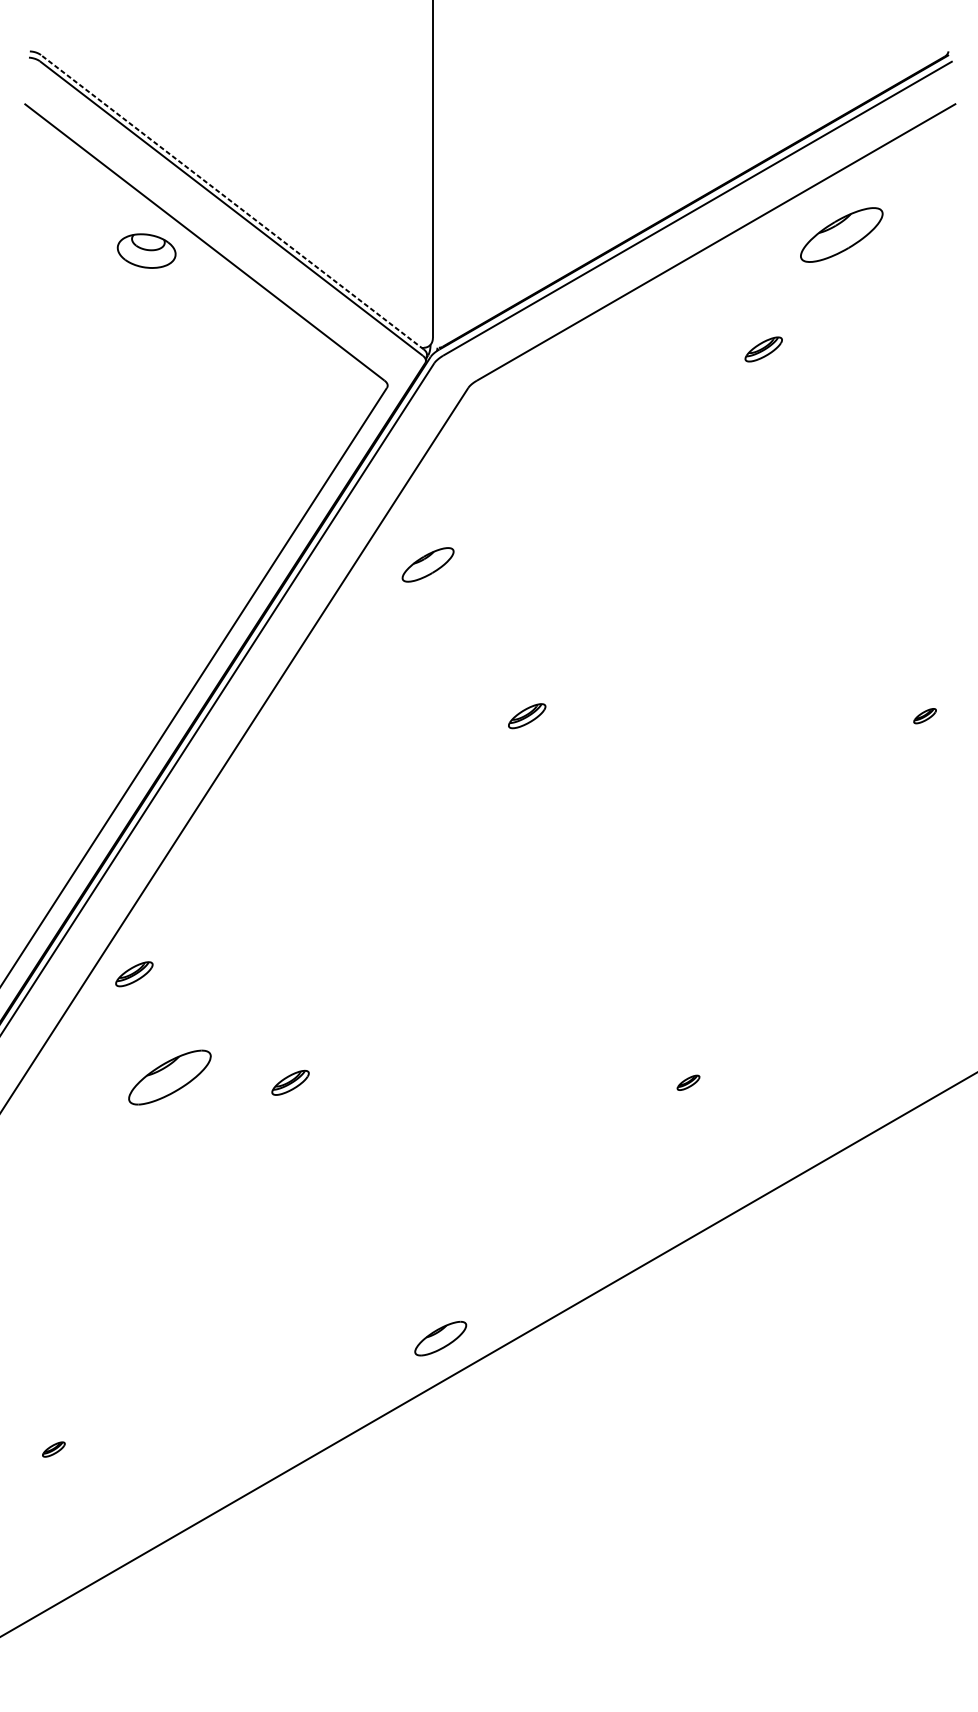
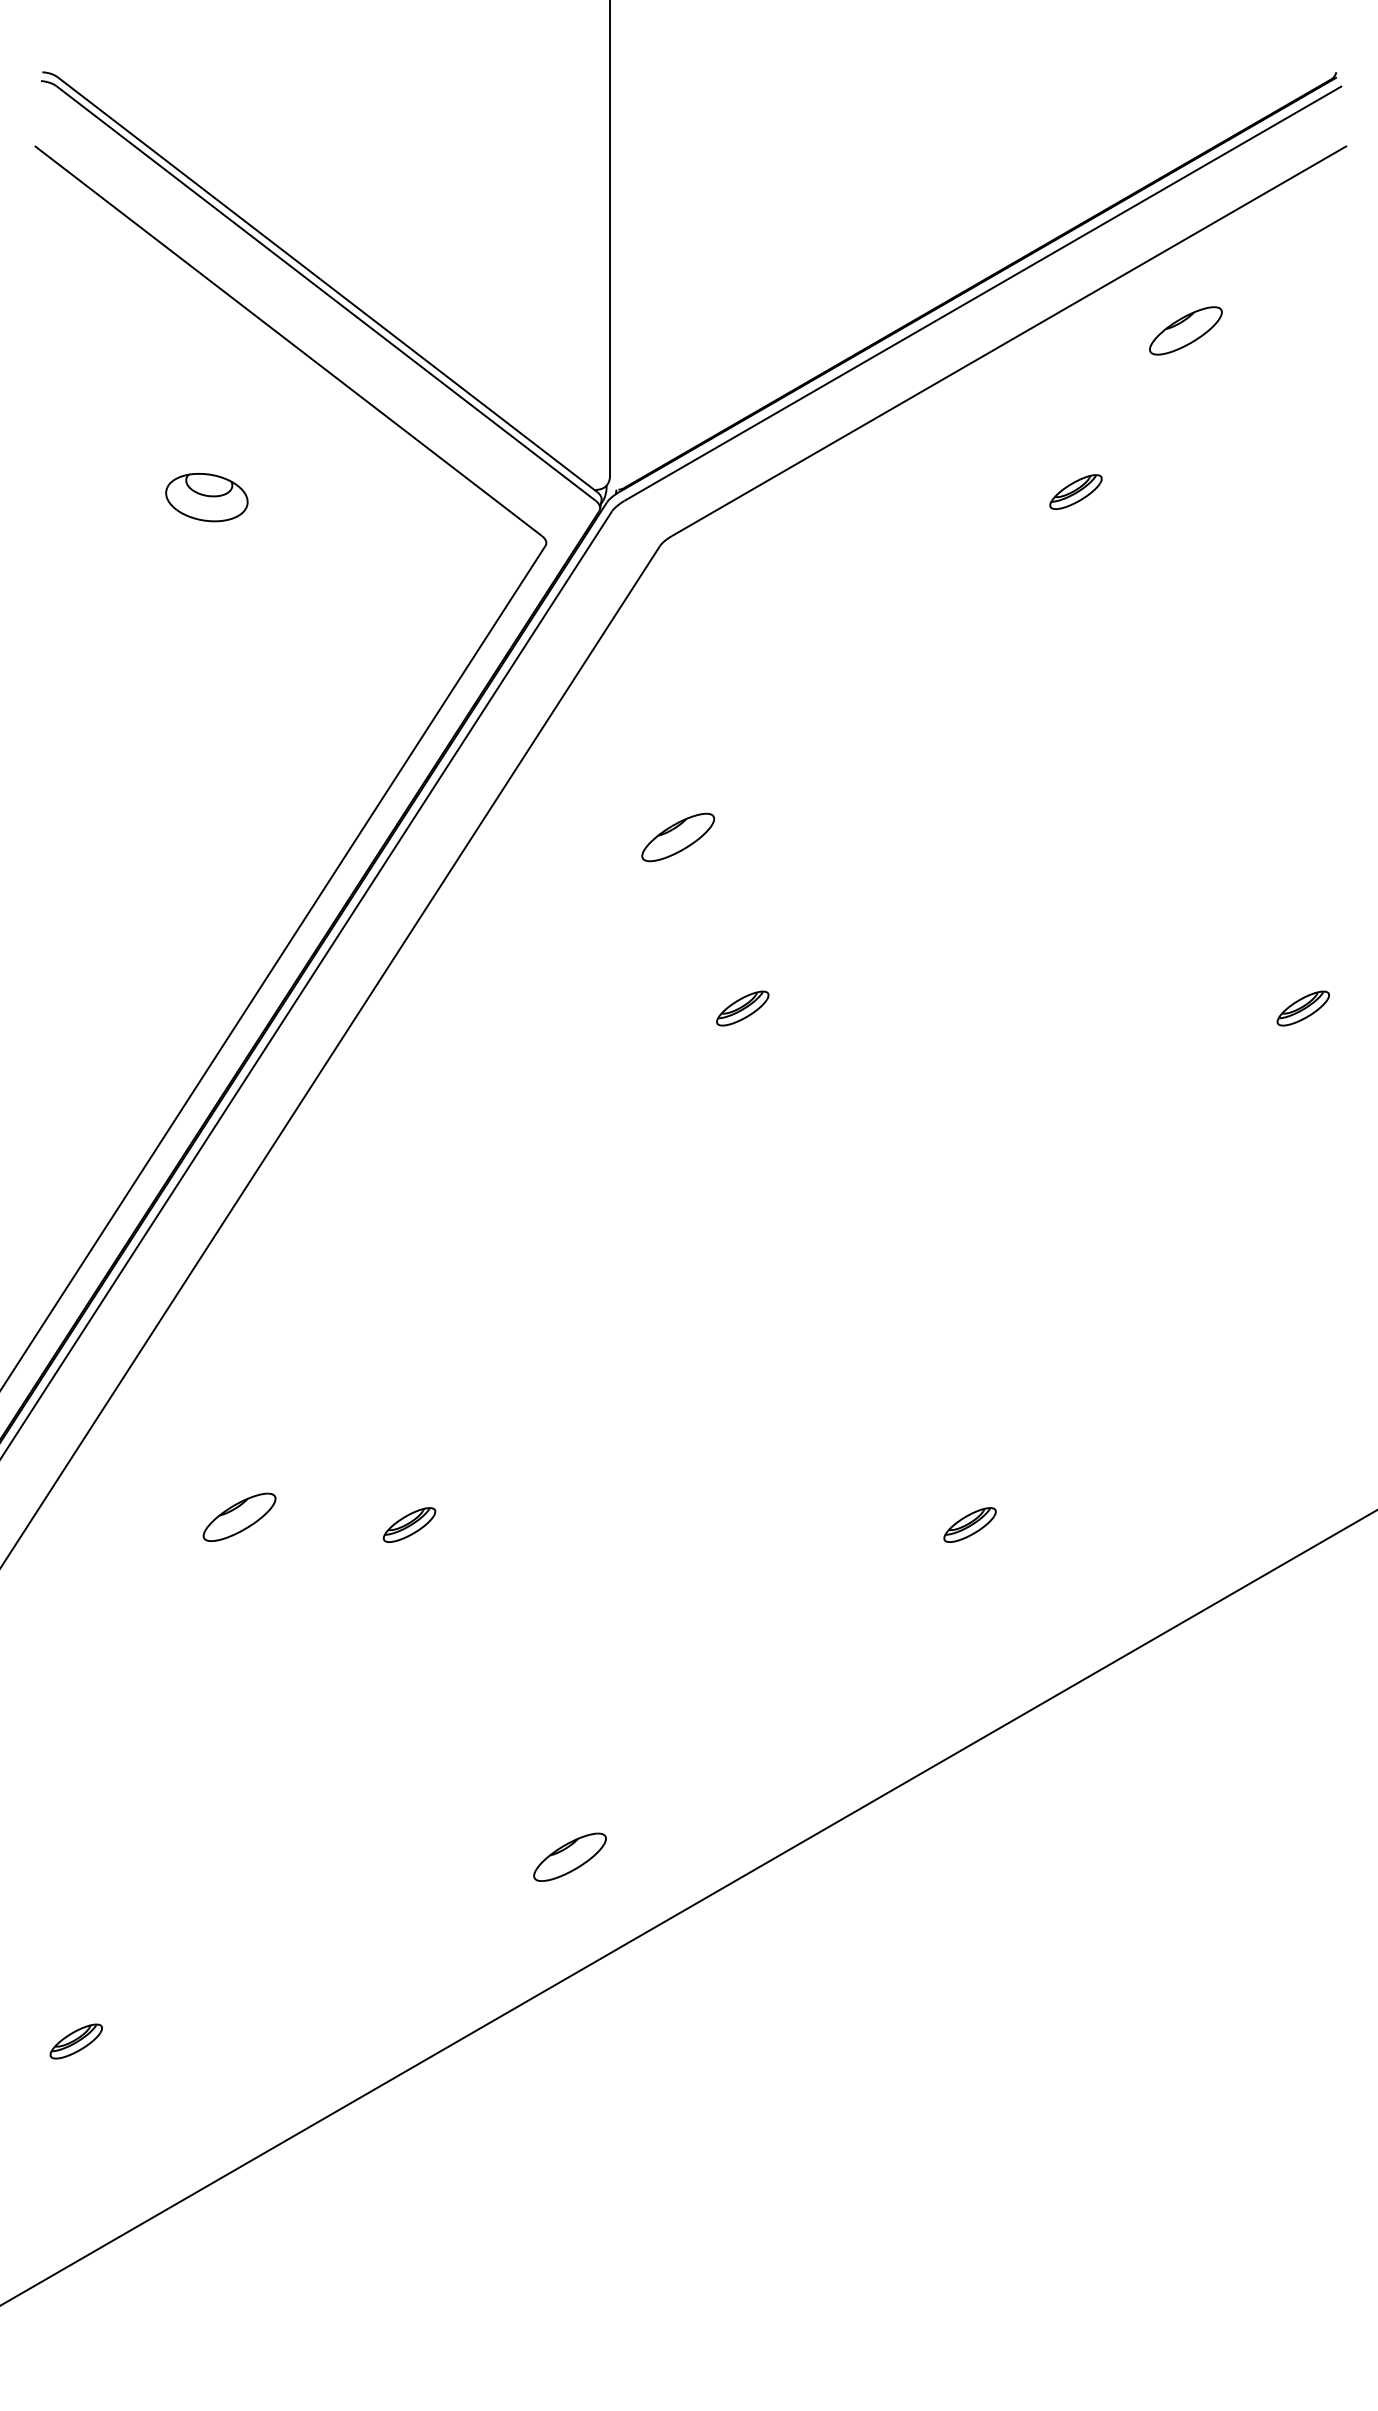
line: (232, 202) -> (327, 284), dashed -> solid
part: (841, 234) -> (1185, 330), size x0.62
part: (146, 251) -> (206, 497), moved
part: (428, 564) -> (678, 837), moved
part: (924, 716) -> (1302, 1008), size x1.67
part: (134, 973) -> (189, 1371), removed
part: (169, 1076) -> (239, 1516), size x0.62
part: (688, 1082) -> (969, 1524), size x1.67
part: (440, 1338) -> (569, 1856), moved
part: (53, 1449) -> (75, 2041), size x1.67

